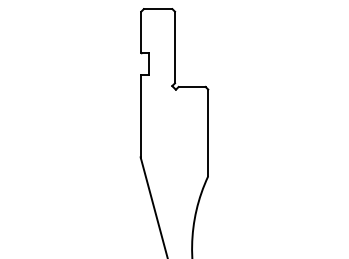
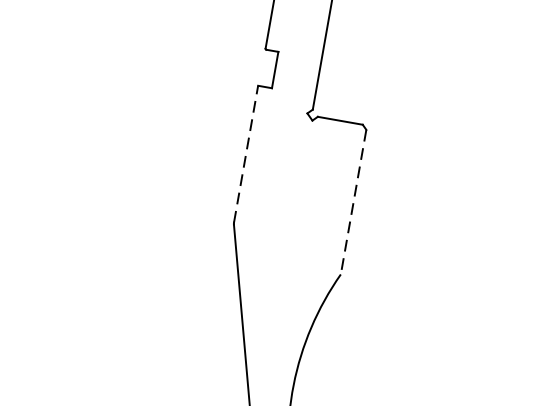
line: (140, 115) -> (245, 153), solid -> dashed
line: (208, 133) -> (353, 203), solid -> dashed

